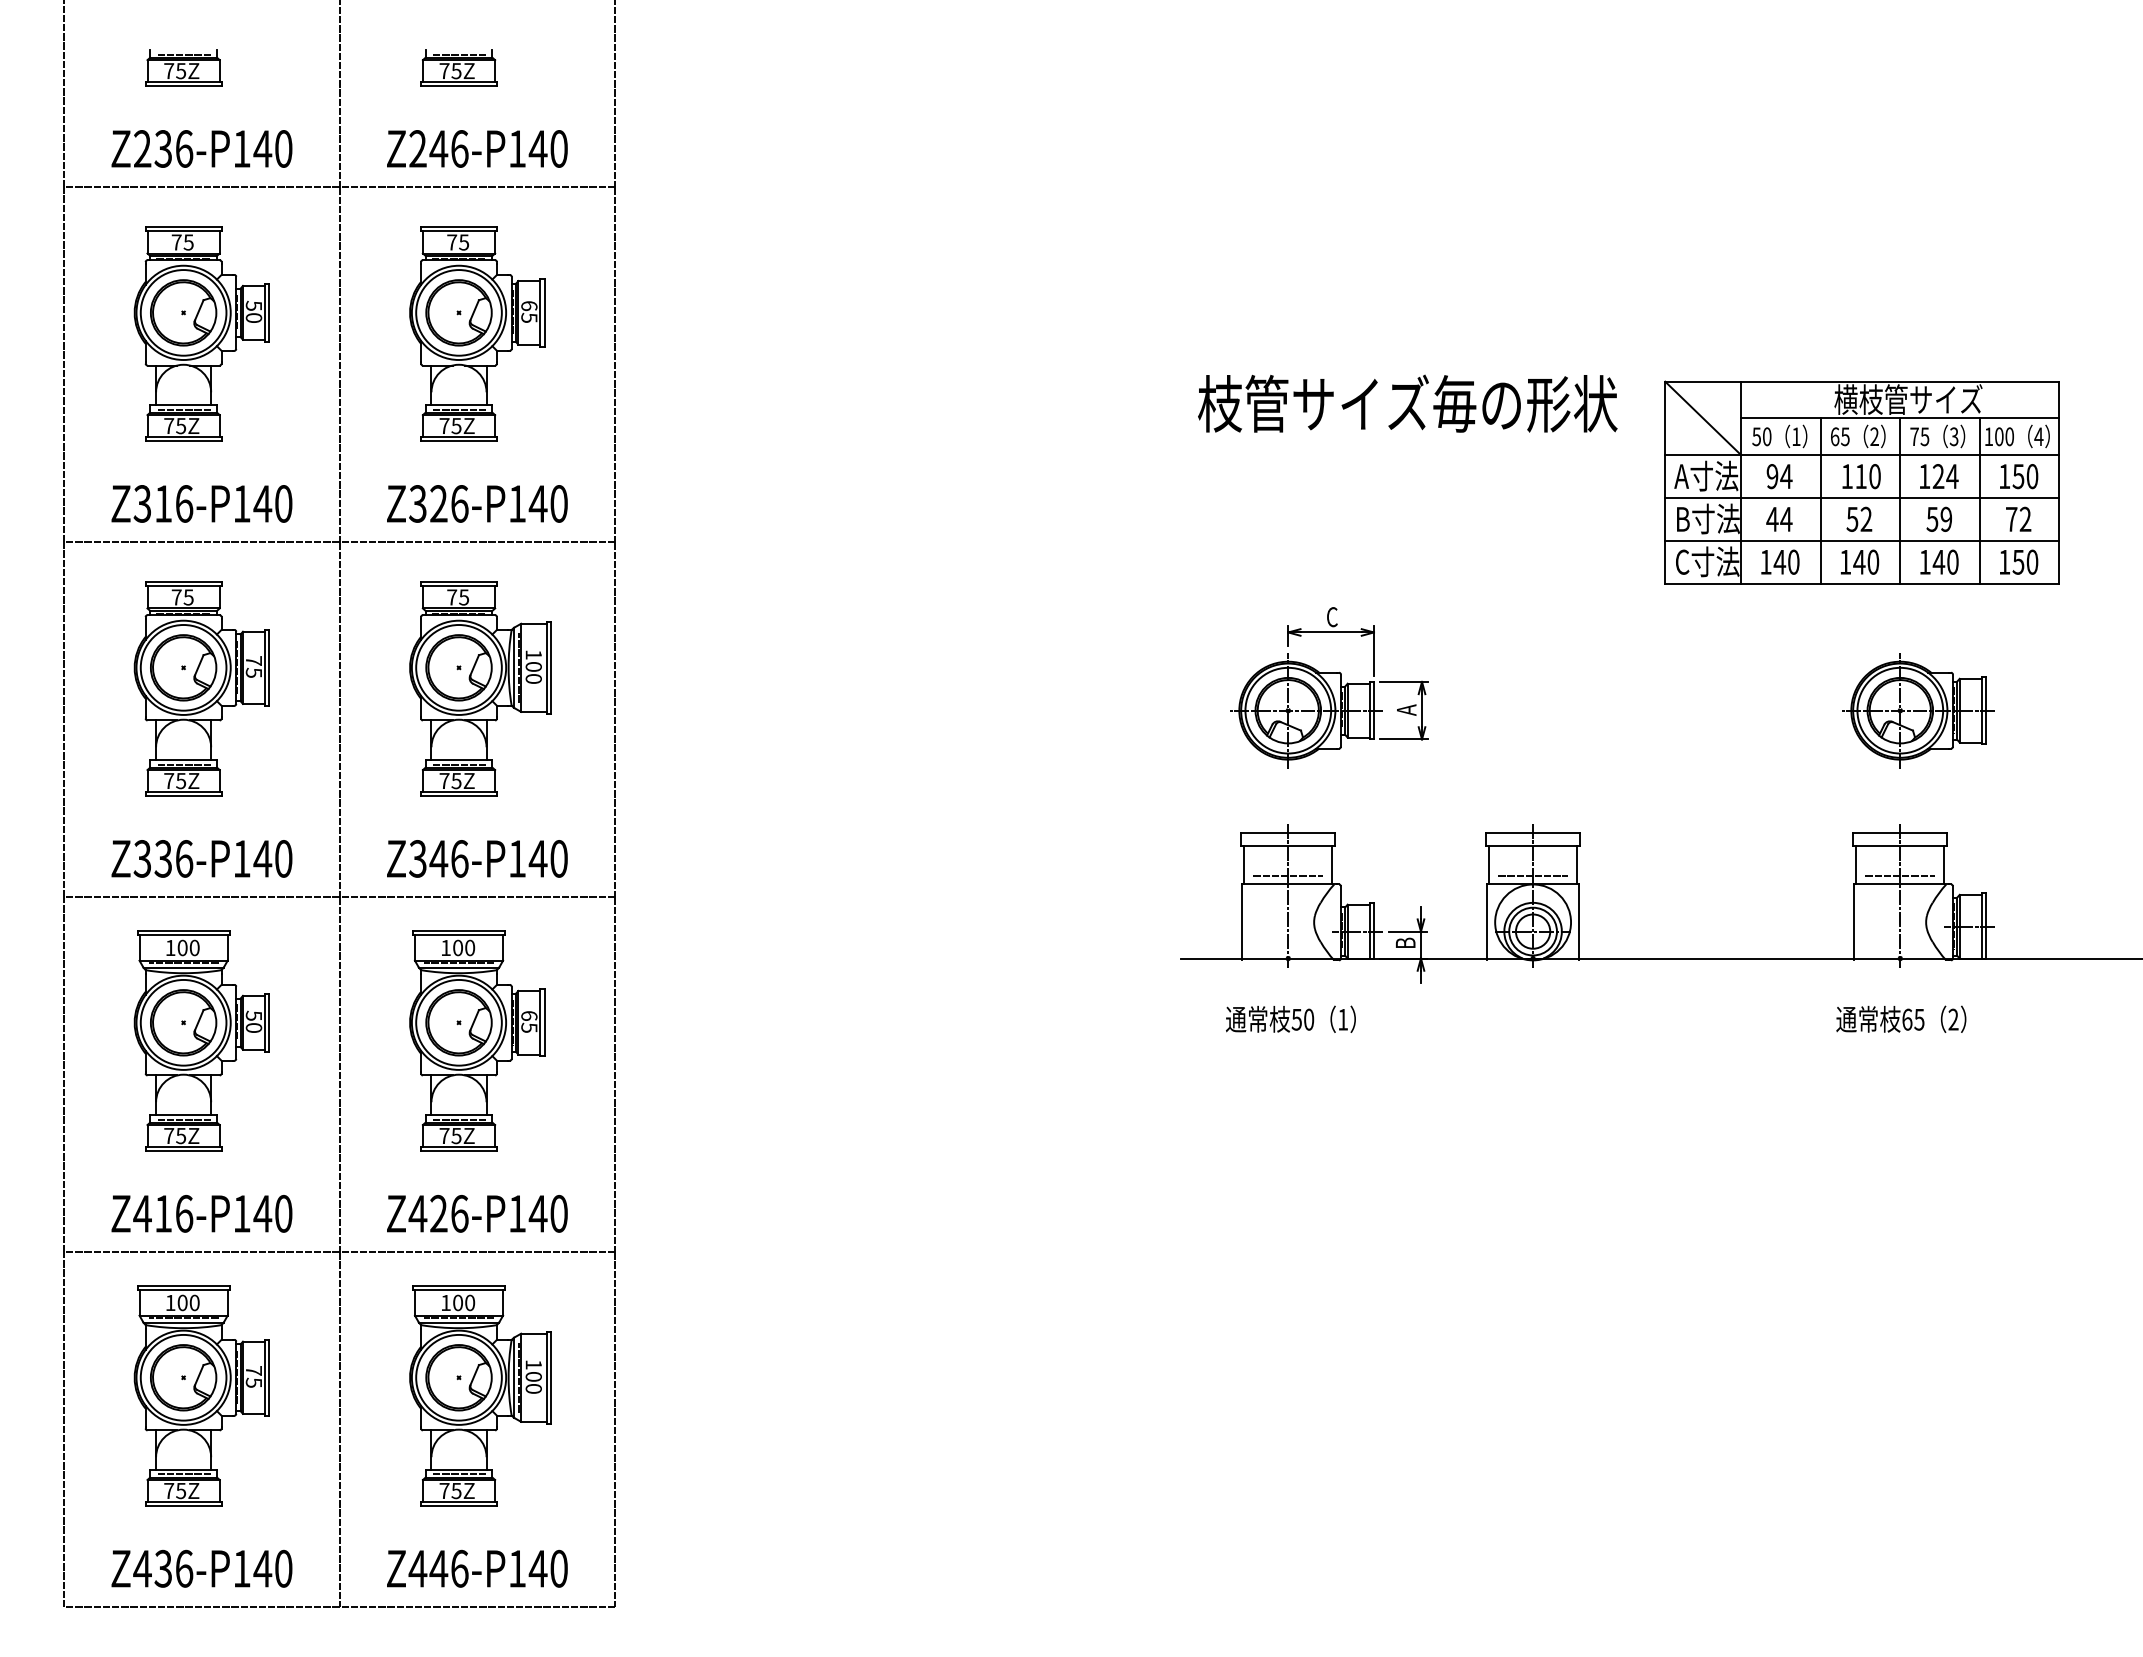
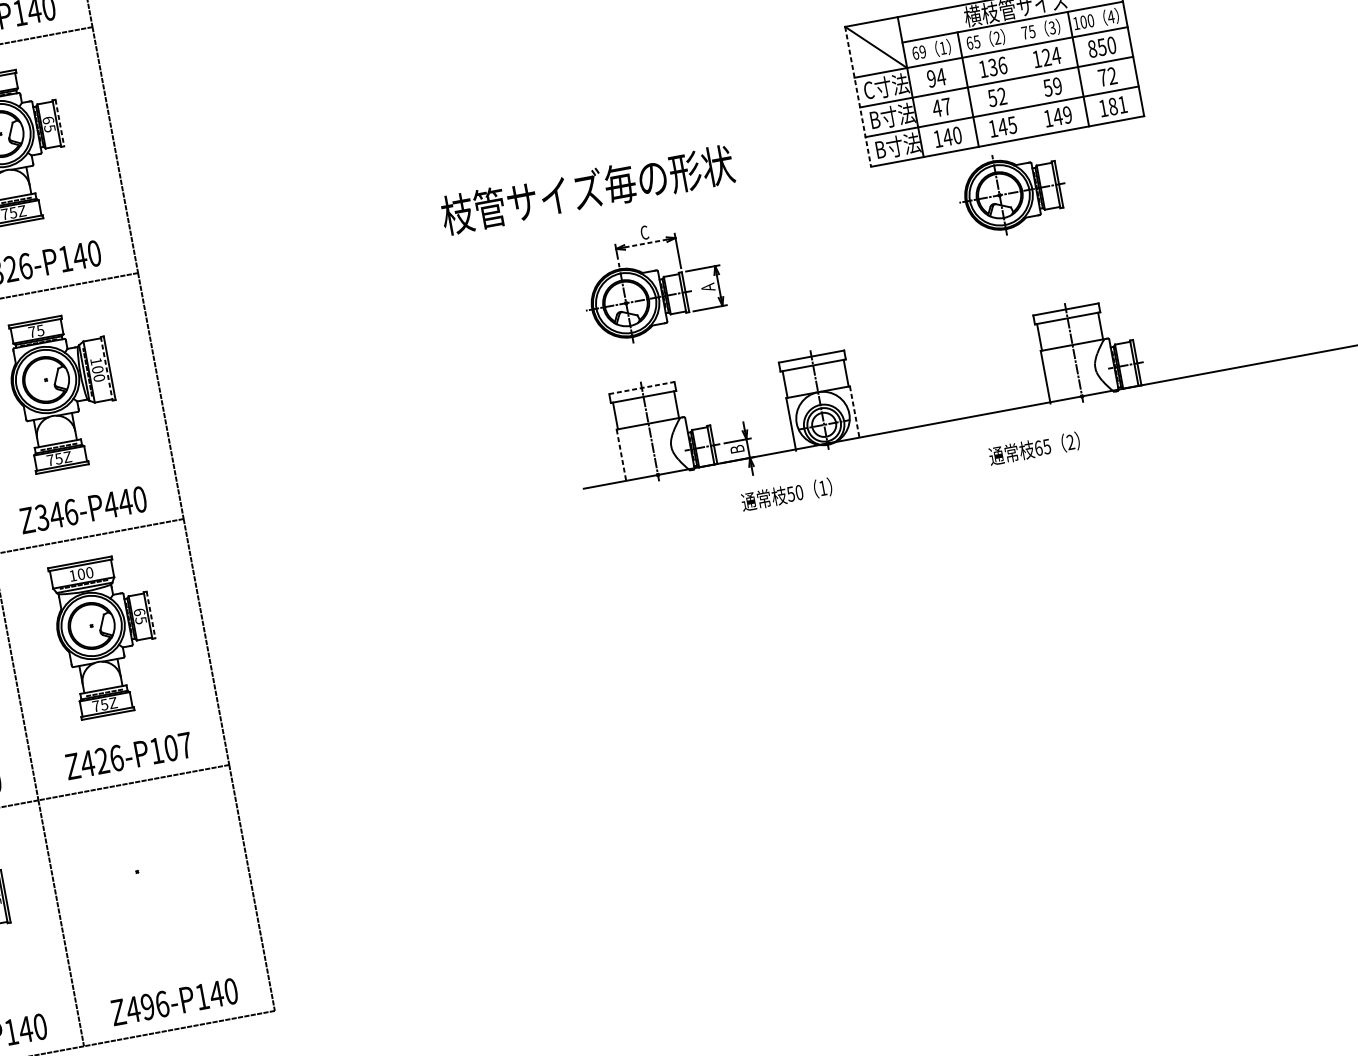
line: (544, 312) -> (59, 122), solid -> dashed
text: (1407, 403) -> (587, 189), moved
text: (1761, 436) -> (918, 52), 50 -> 69
text: (1706, 475) -> (885, 86), A寸法 -> C寸法
text: (1867, 476) -> (997, 66), 110 -> 136
text: (2004, 476) -> (1092, 48), 150 -> 850
line: (1665, 482) -> (858, 96), solid -> dashed
line: (1900, 500) -> (1023, 78), removed
text: (1786, 519) -> (946, 106), 44 -> 47
text: (1707, 561) -> (897, 146), C寸法 -> B寸法
text: (1873, 561) -> (1012, 124), 140 -> 145
text: (1952, 561) -> (1067, 114), 140 -> 149
text: (2025, 561) -> (1117, 105), 150 -> 181
line: (1331, 632) -> (646, 243), solid -> dashed
line: (546, 667) -> (106, 368), solid -> dashed
part: (1918, 710) -> (1012, 192), moved
line: (1288, 833) -> (642, 388), solid -> dashed
text: (516, 858) -> (110, 504), Z346-P140 -> Z346-P440
line: (1288, 875) -> (647, 417), removed
line: (1532, 875) -> (816, 386), removed
line: (1900, 875) -> (1071, 338), removed
line: (1242, 922) -> (621, 455), solid -> dashed
line: (1579, 922) -> (855, 412), solid -> dashed
text: (1290, 1018) -> (786, 494), moved
text: (1901, 1018) -> (1034, 448), moved
line: (544, 1022) -> (150, 614), solid -> dashed
text: (547, 1213) -> (177, 746), Z426-P140 -> Z426-P107
part: (480, 1395) -> (154, 881), removed
text: (438, 1568) -> (147, 1006), Z446-P140 -> Z496-P140

